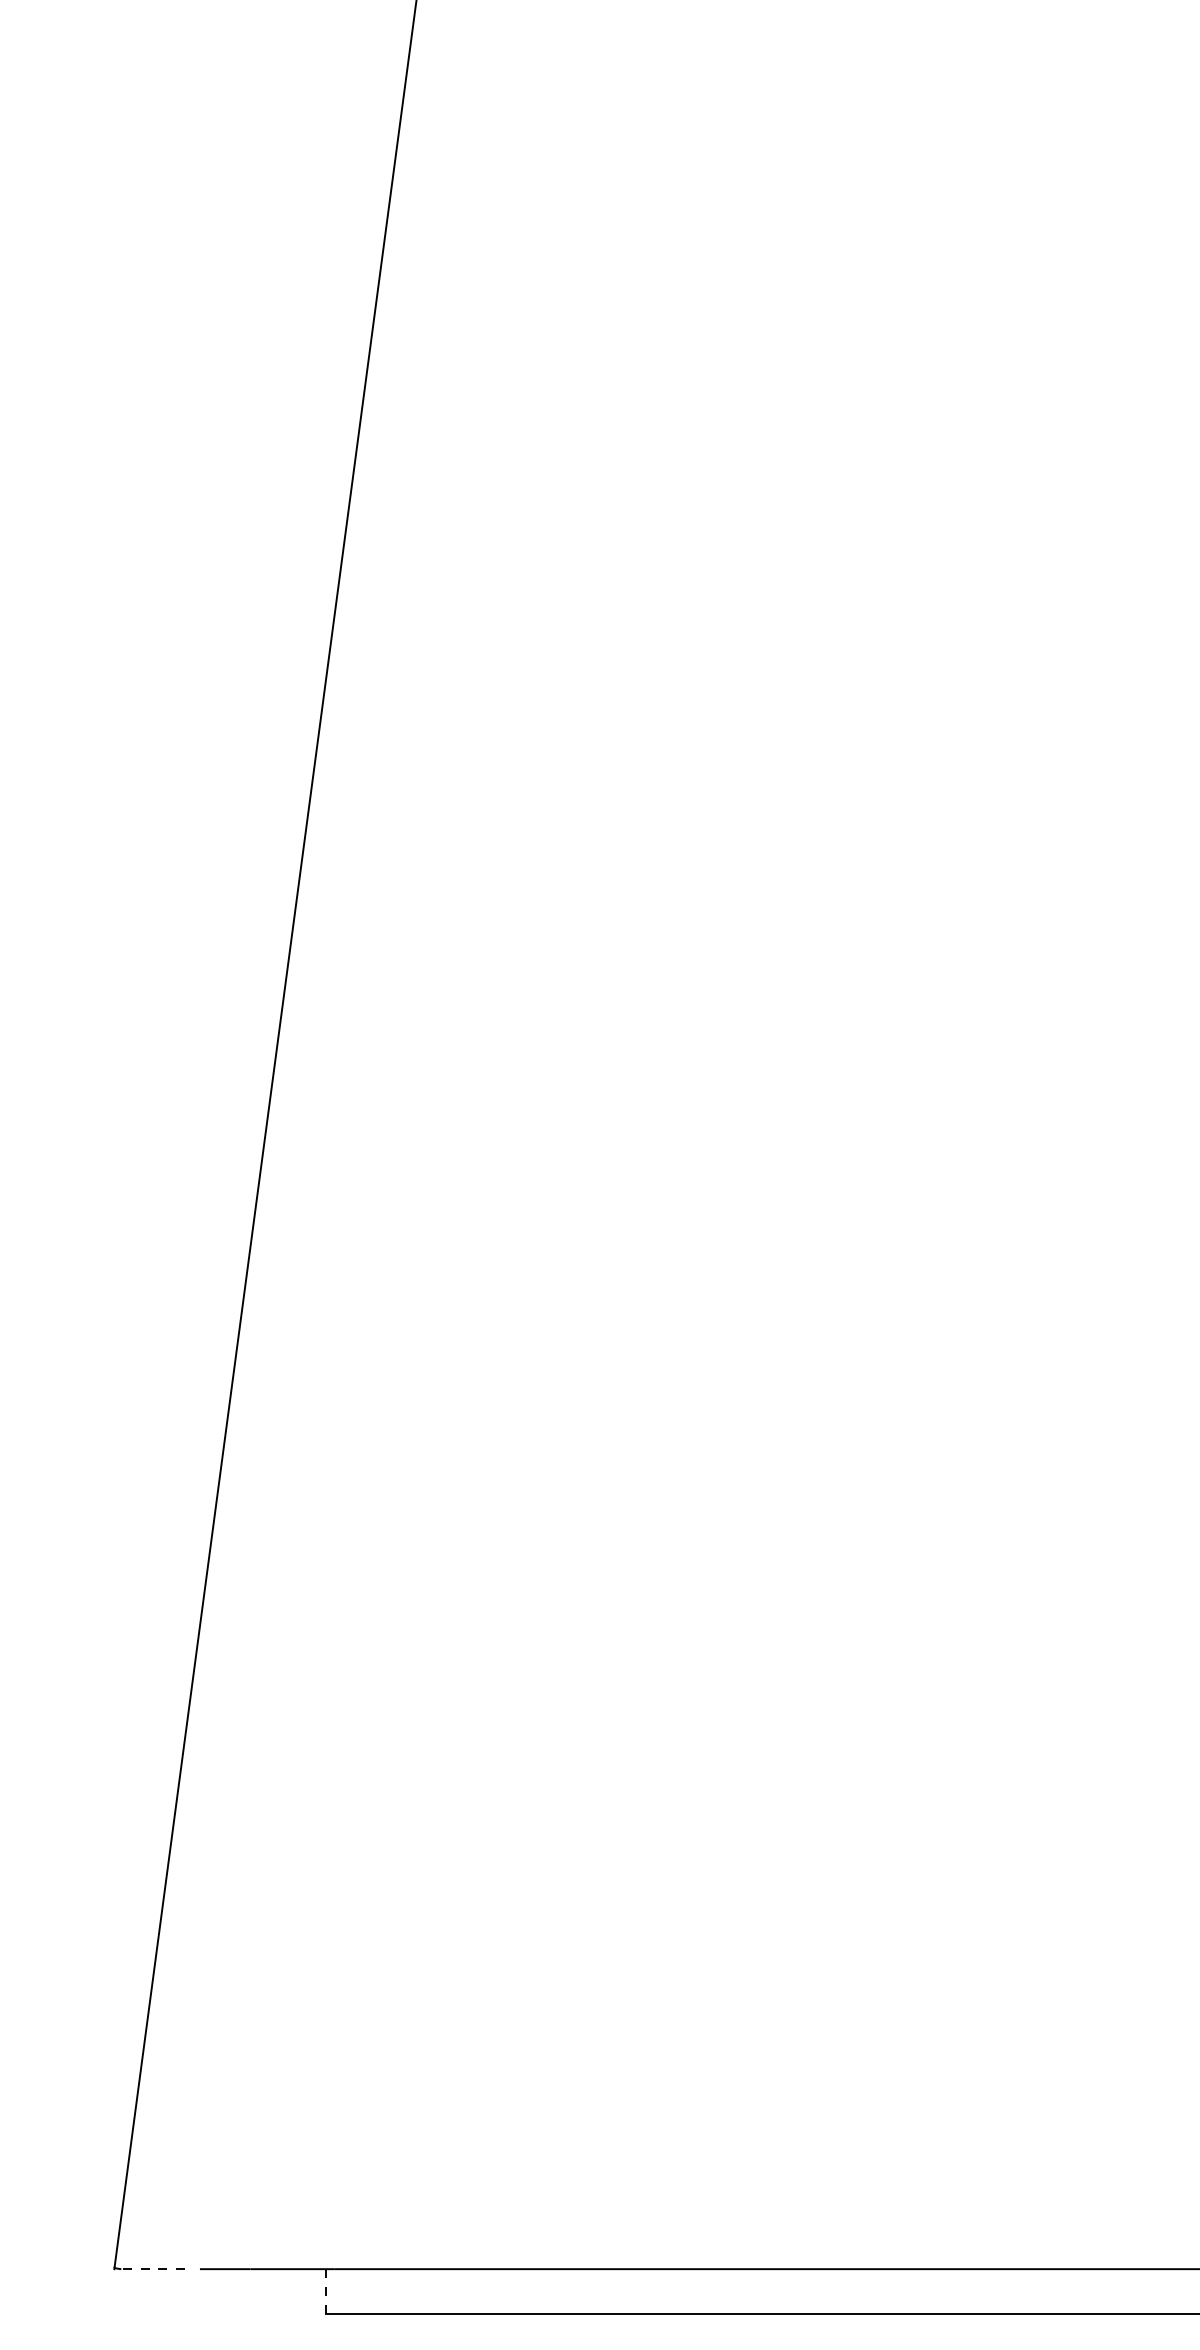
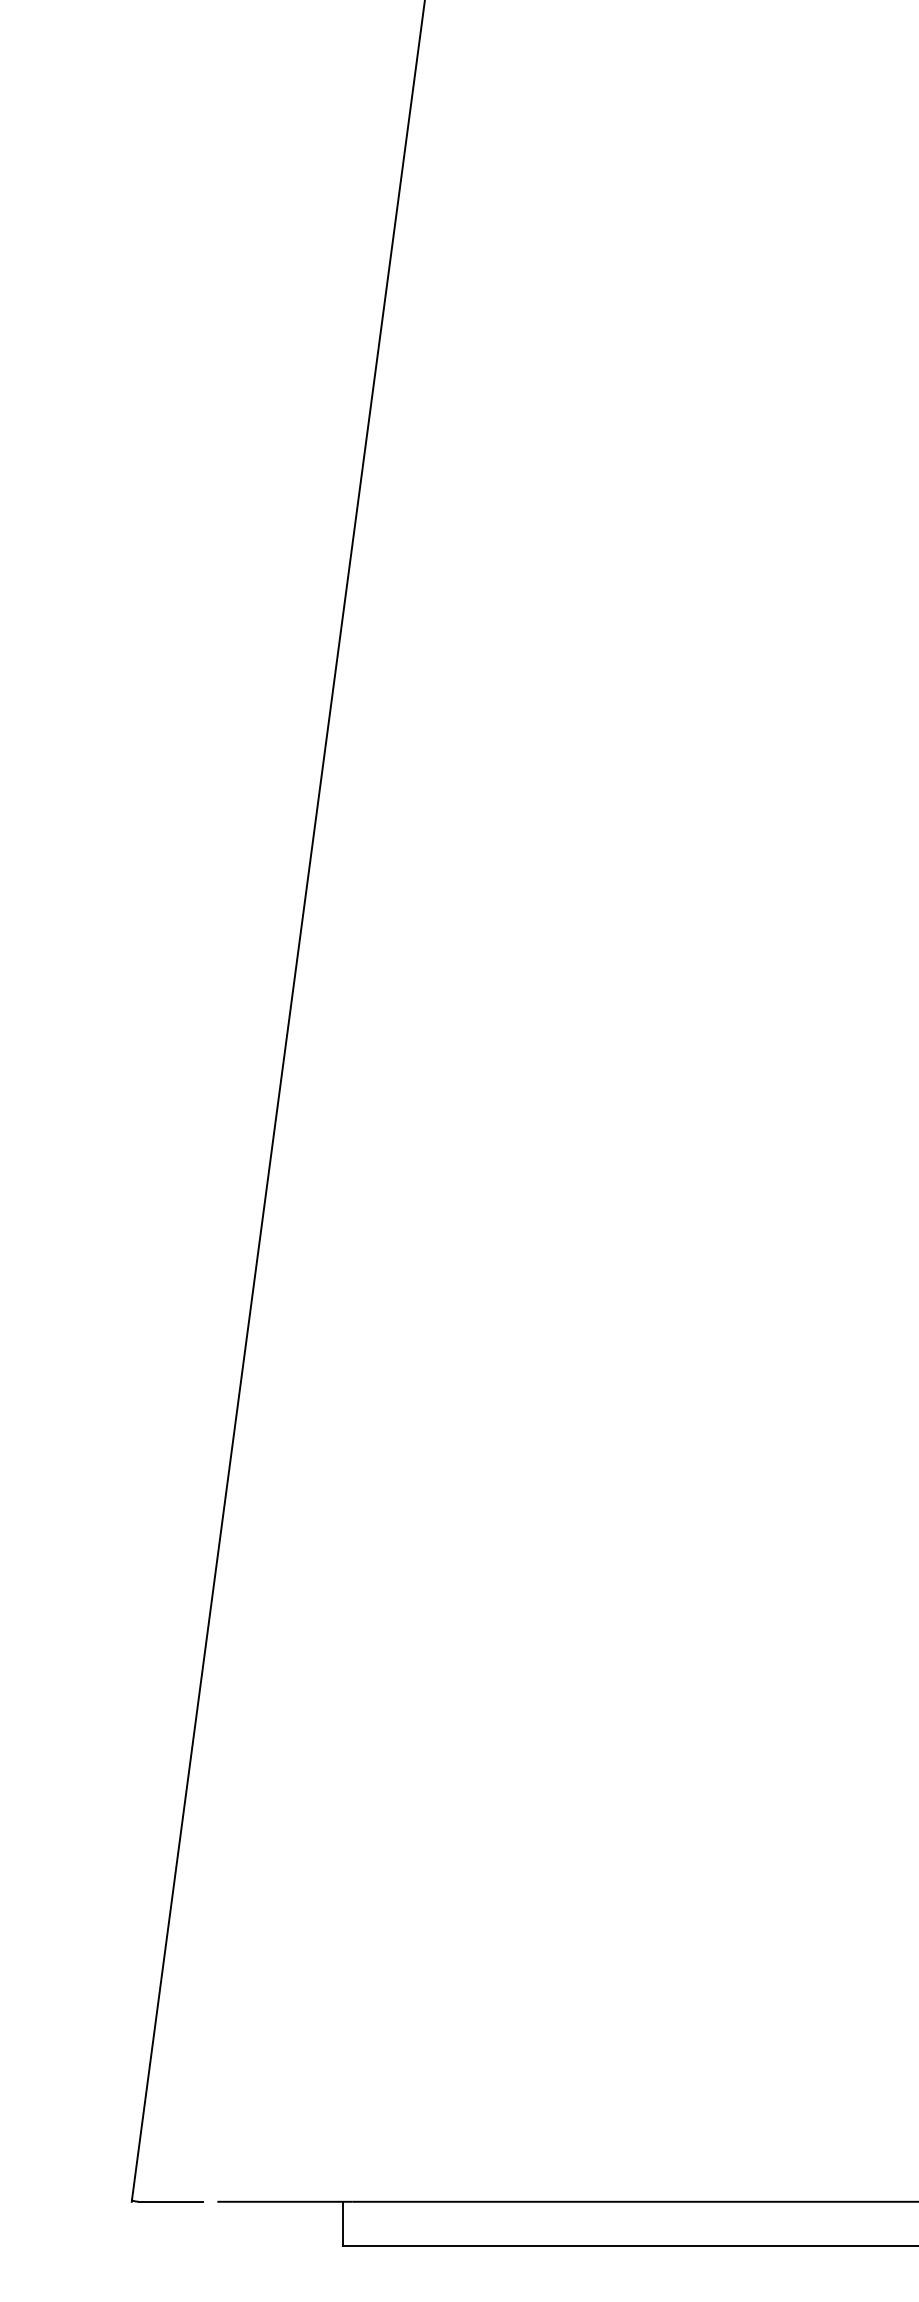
line: (153, 2269) -> (170, 2202), dashed -> solid
line: (325, 2291) -> (342, 2224), dashed -> solid

